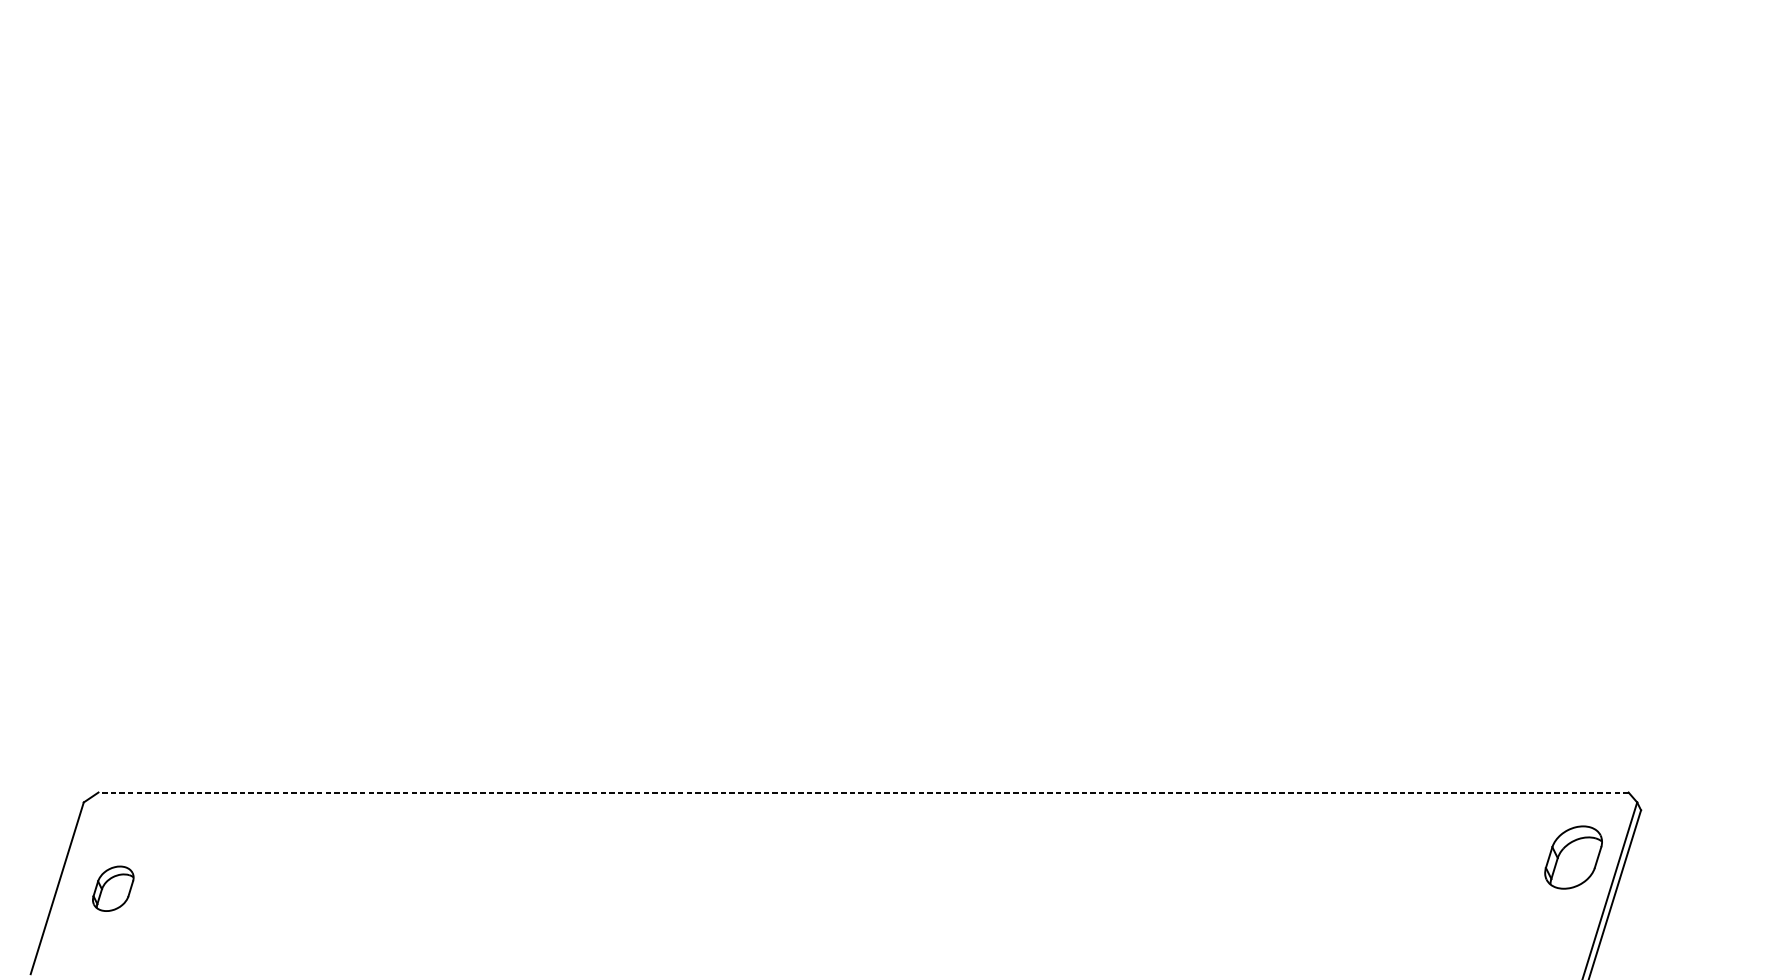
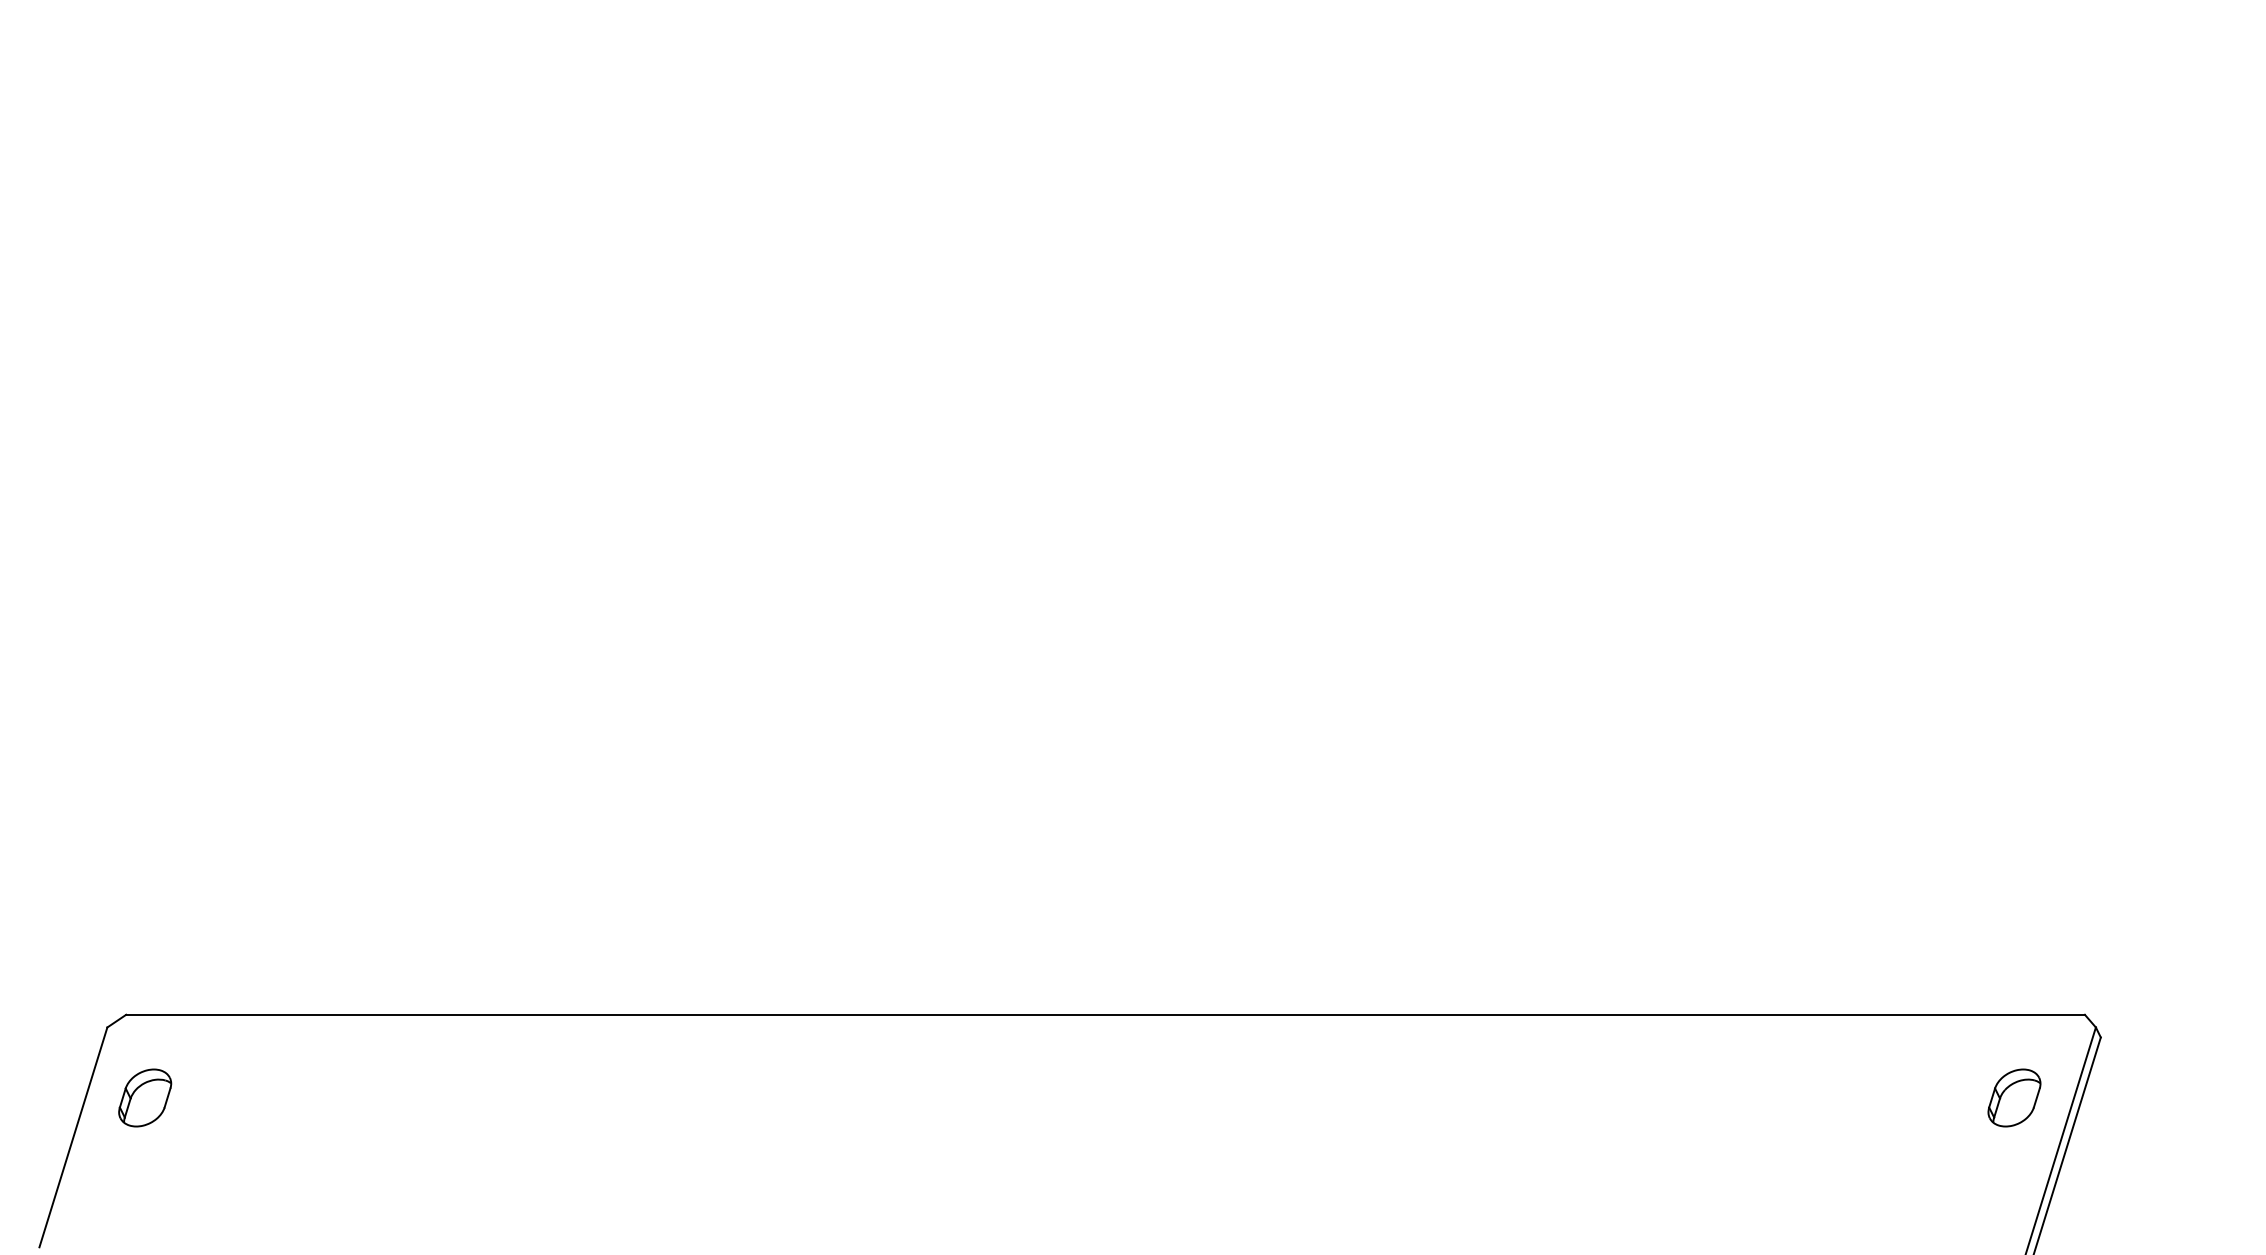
line: (863, 792) -> (1105, 1014), dashed -> solid
part: (1573, 857) -> (2014, 1097), size x0.71
part: (113, 888) -> (145, 1097), moved

